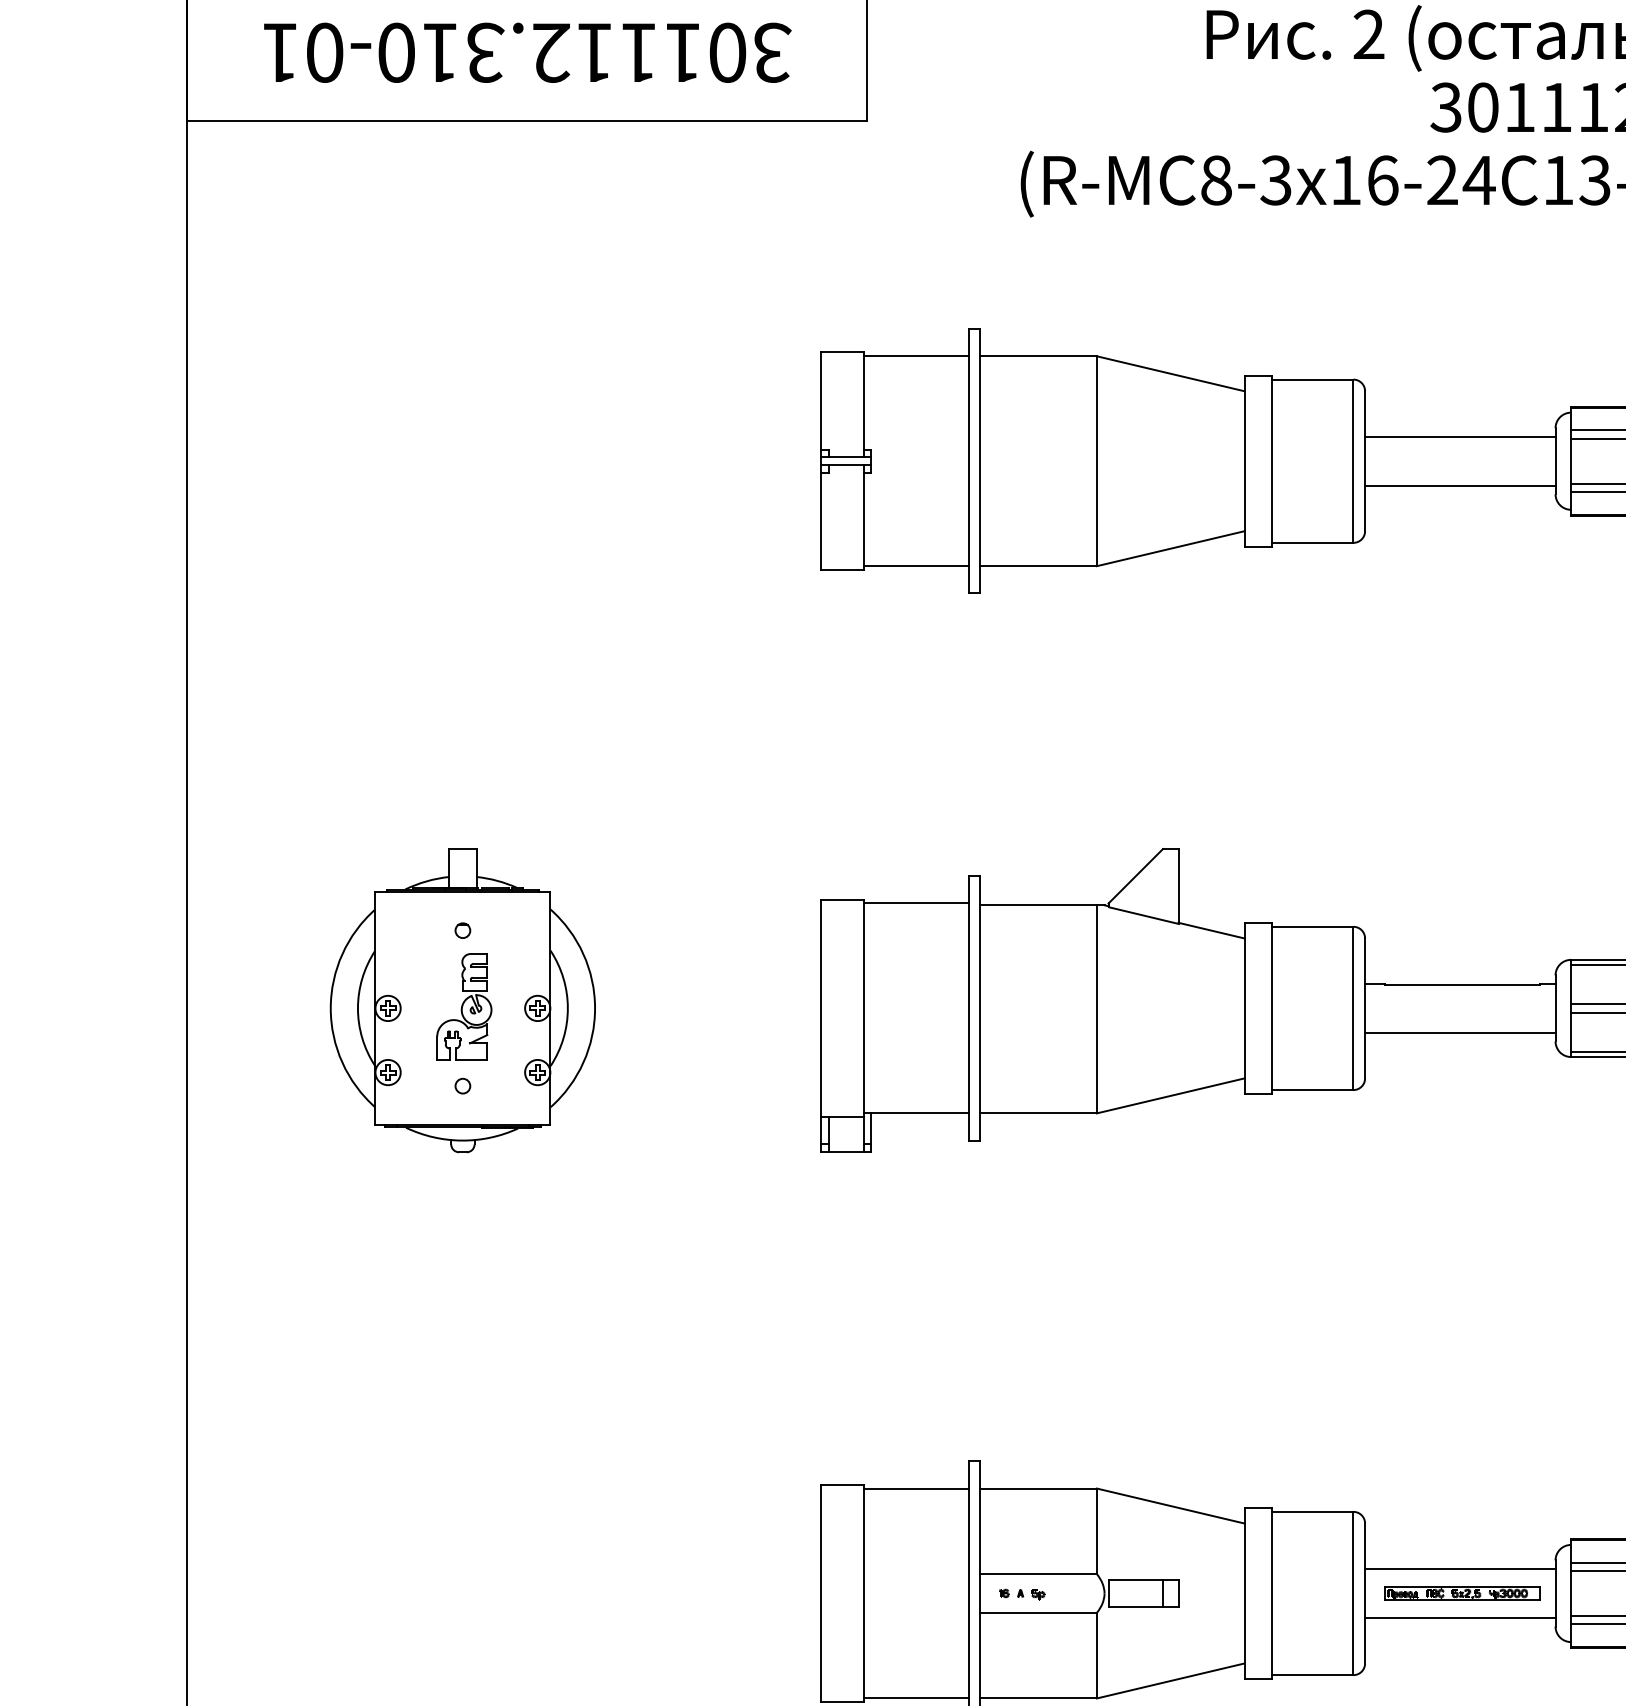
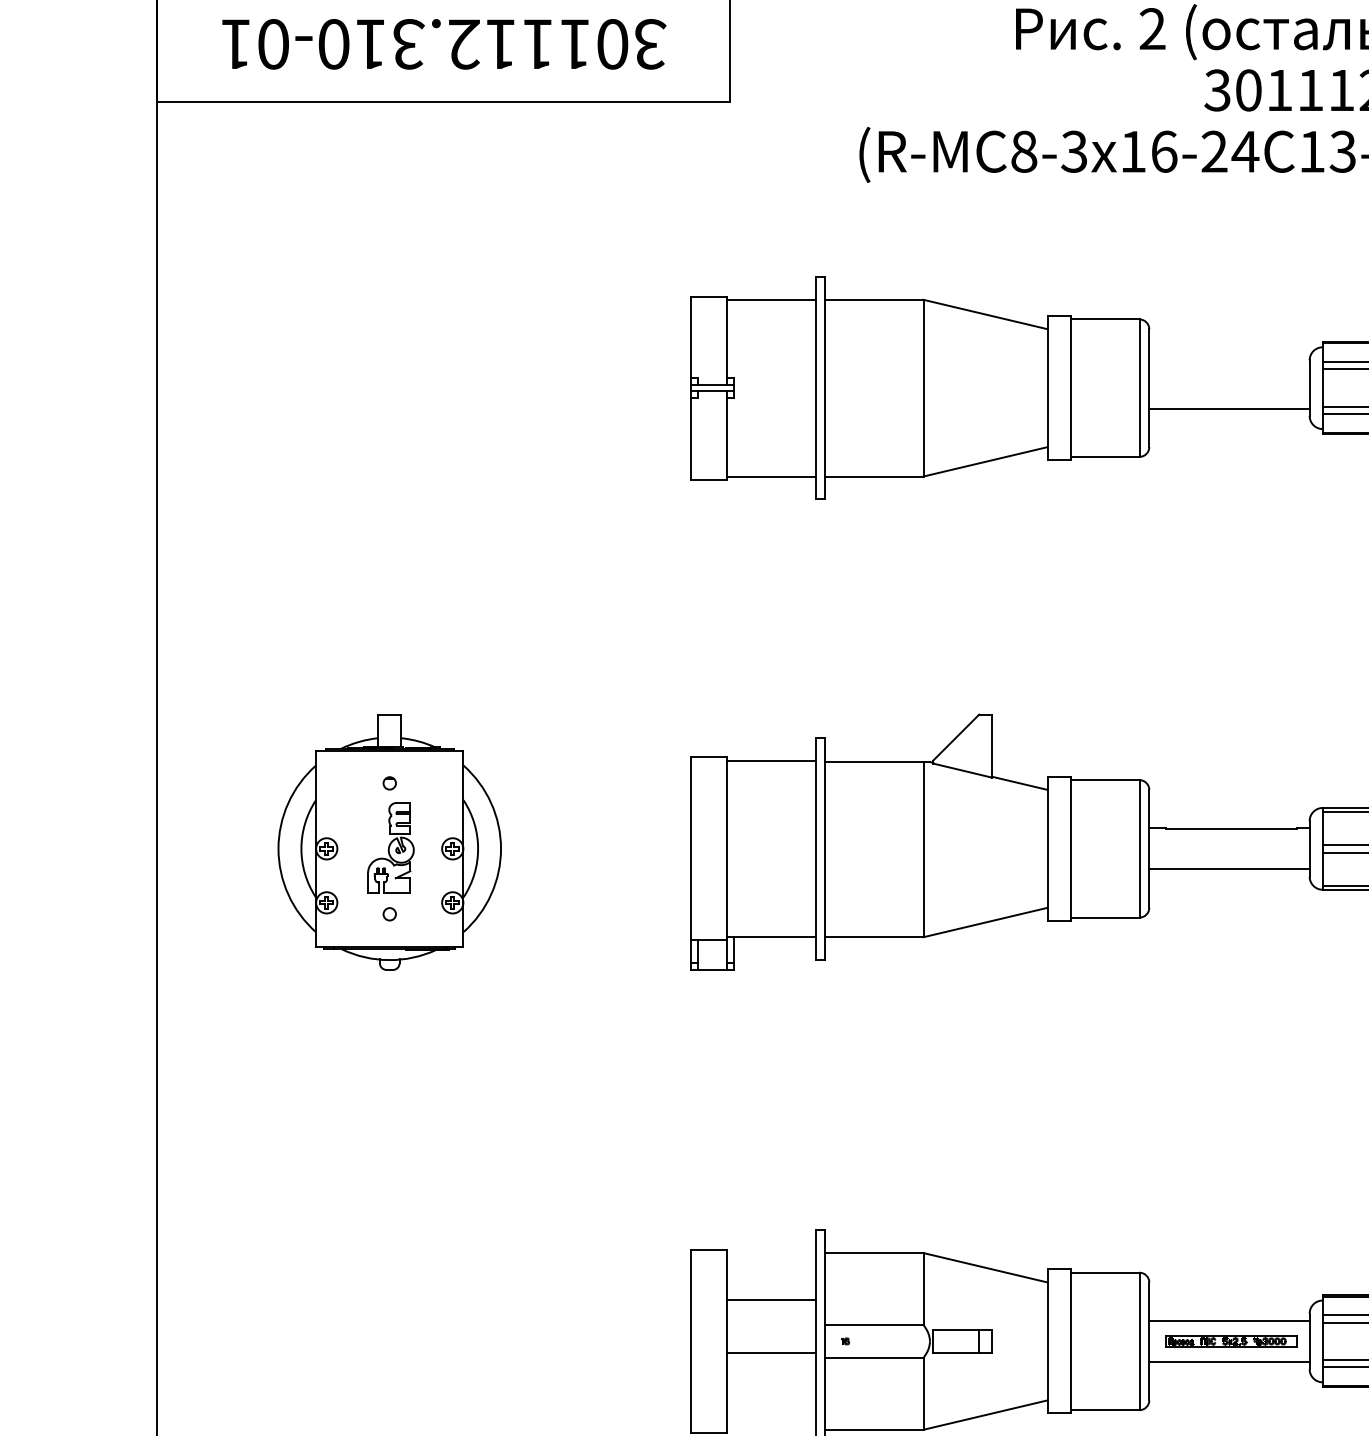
line: (1460, 436) -> (1229, 367), removed
line: (915, 1488) -> (770, 1300), moved
part: (1031, 1594) -> (868, 1342), removed
line: (915, 1698) -> (770, 1353), moved

